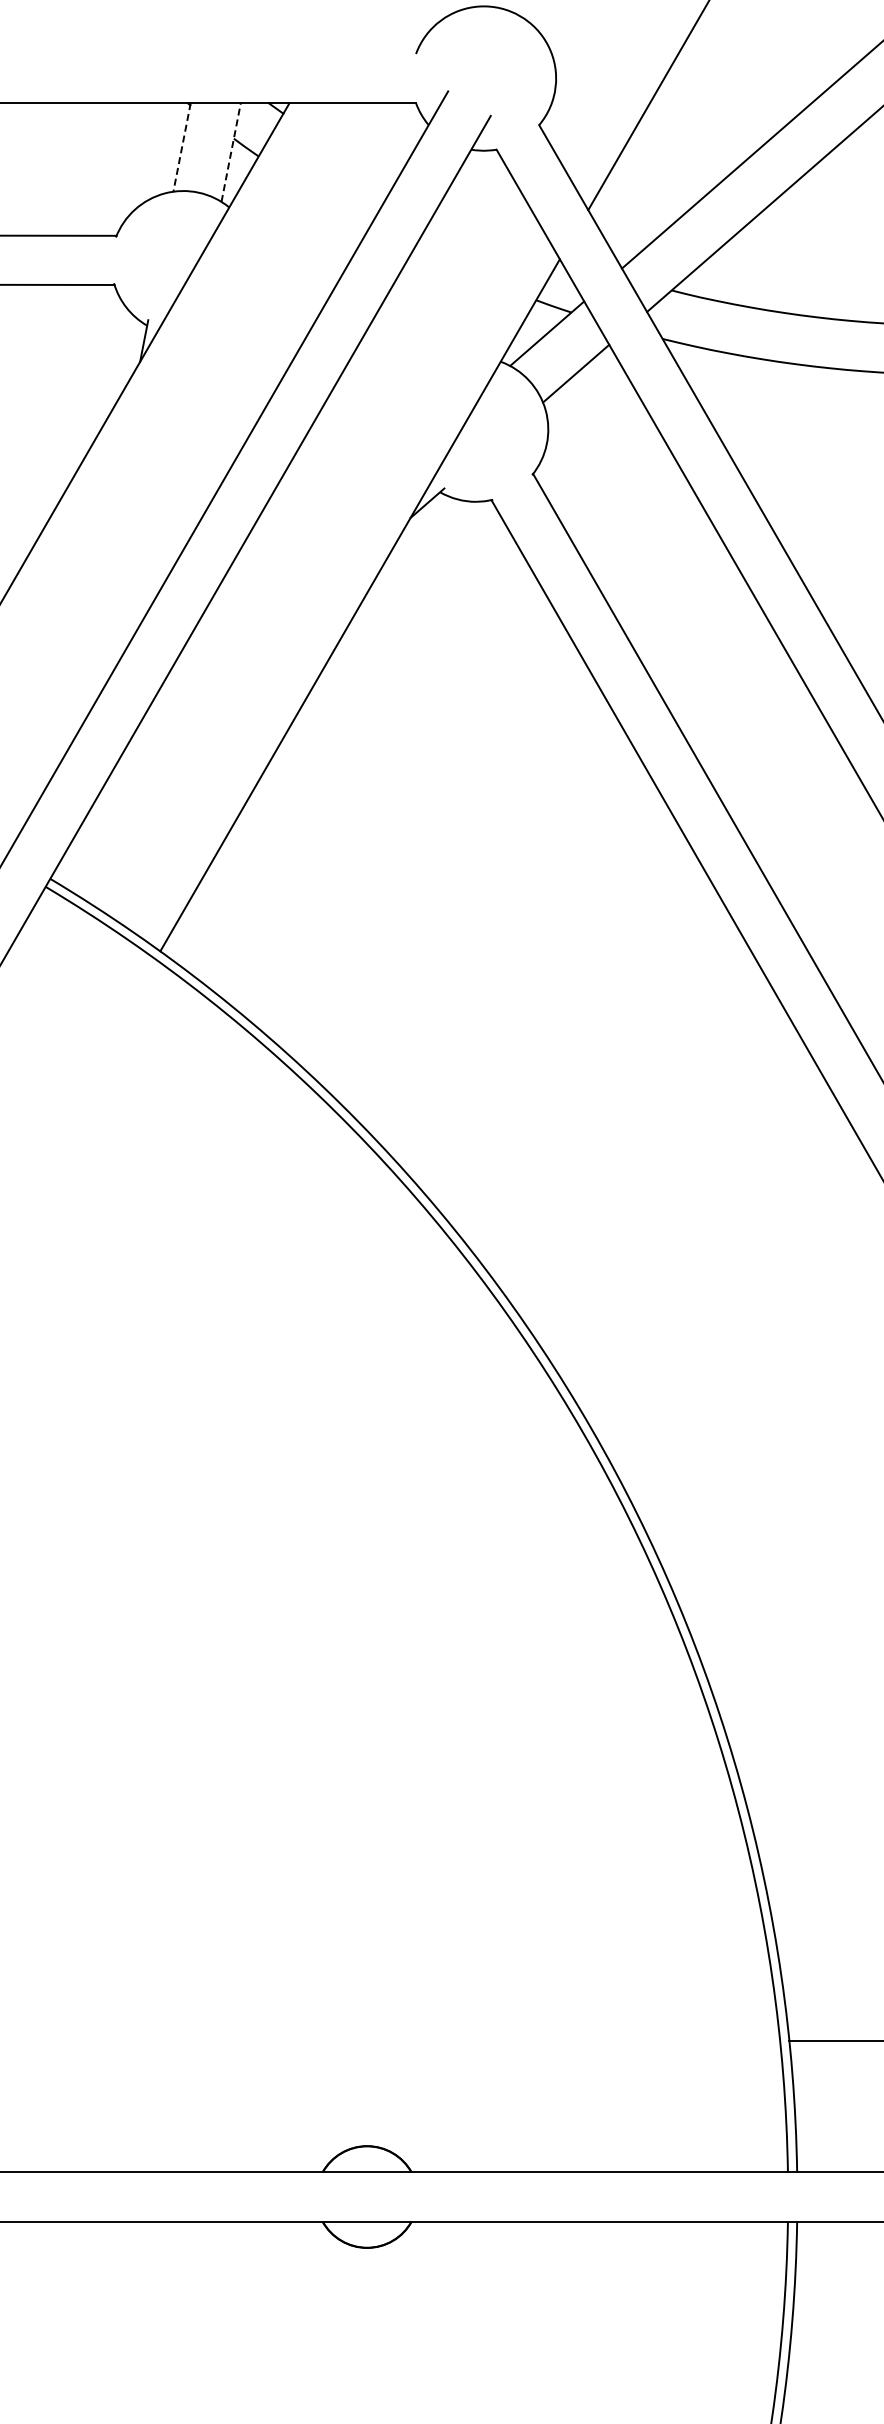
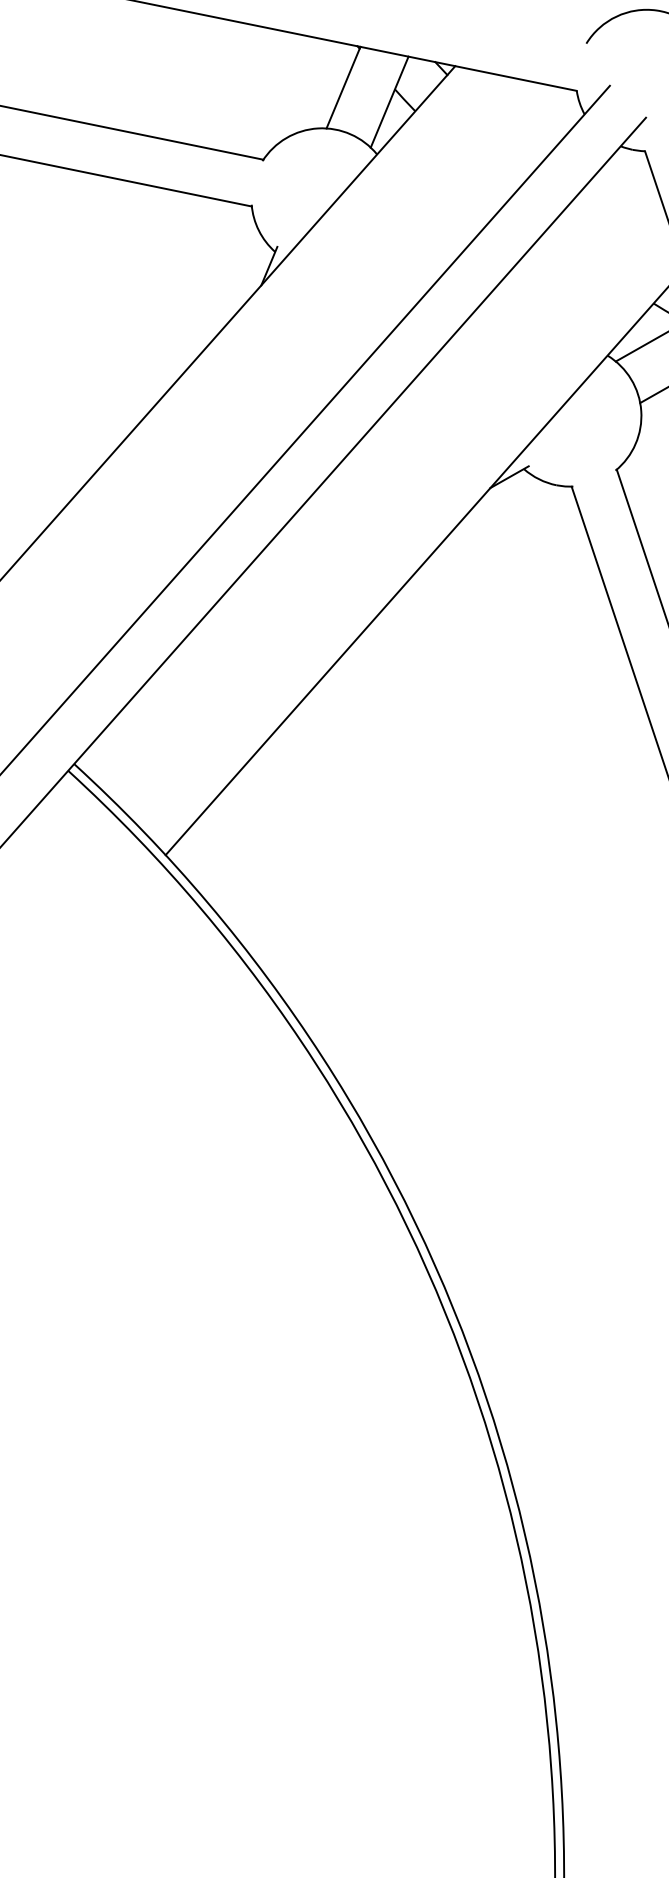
line: (181, 147) -> (342, 87), dashed -> solid
line: (231, 152) -> (390, 102), dashed -> solid

